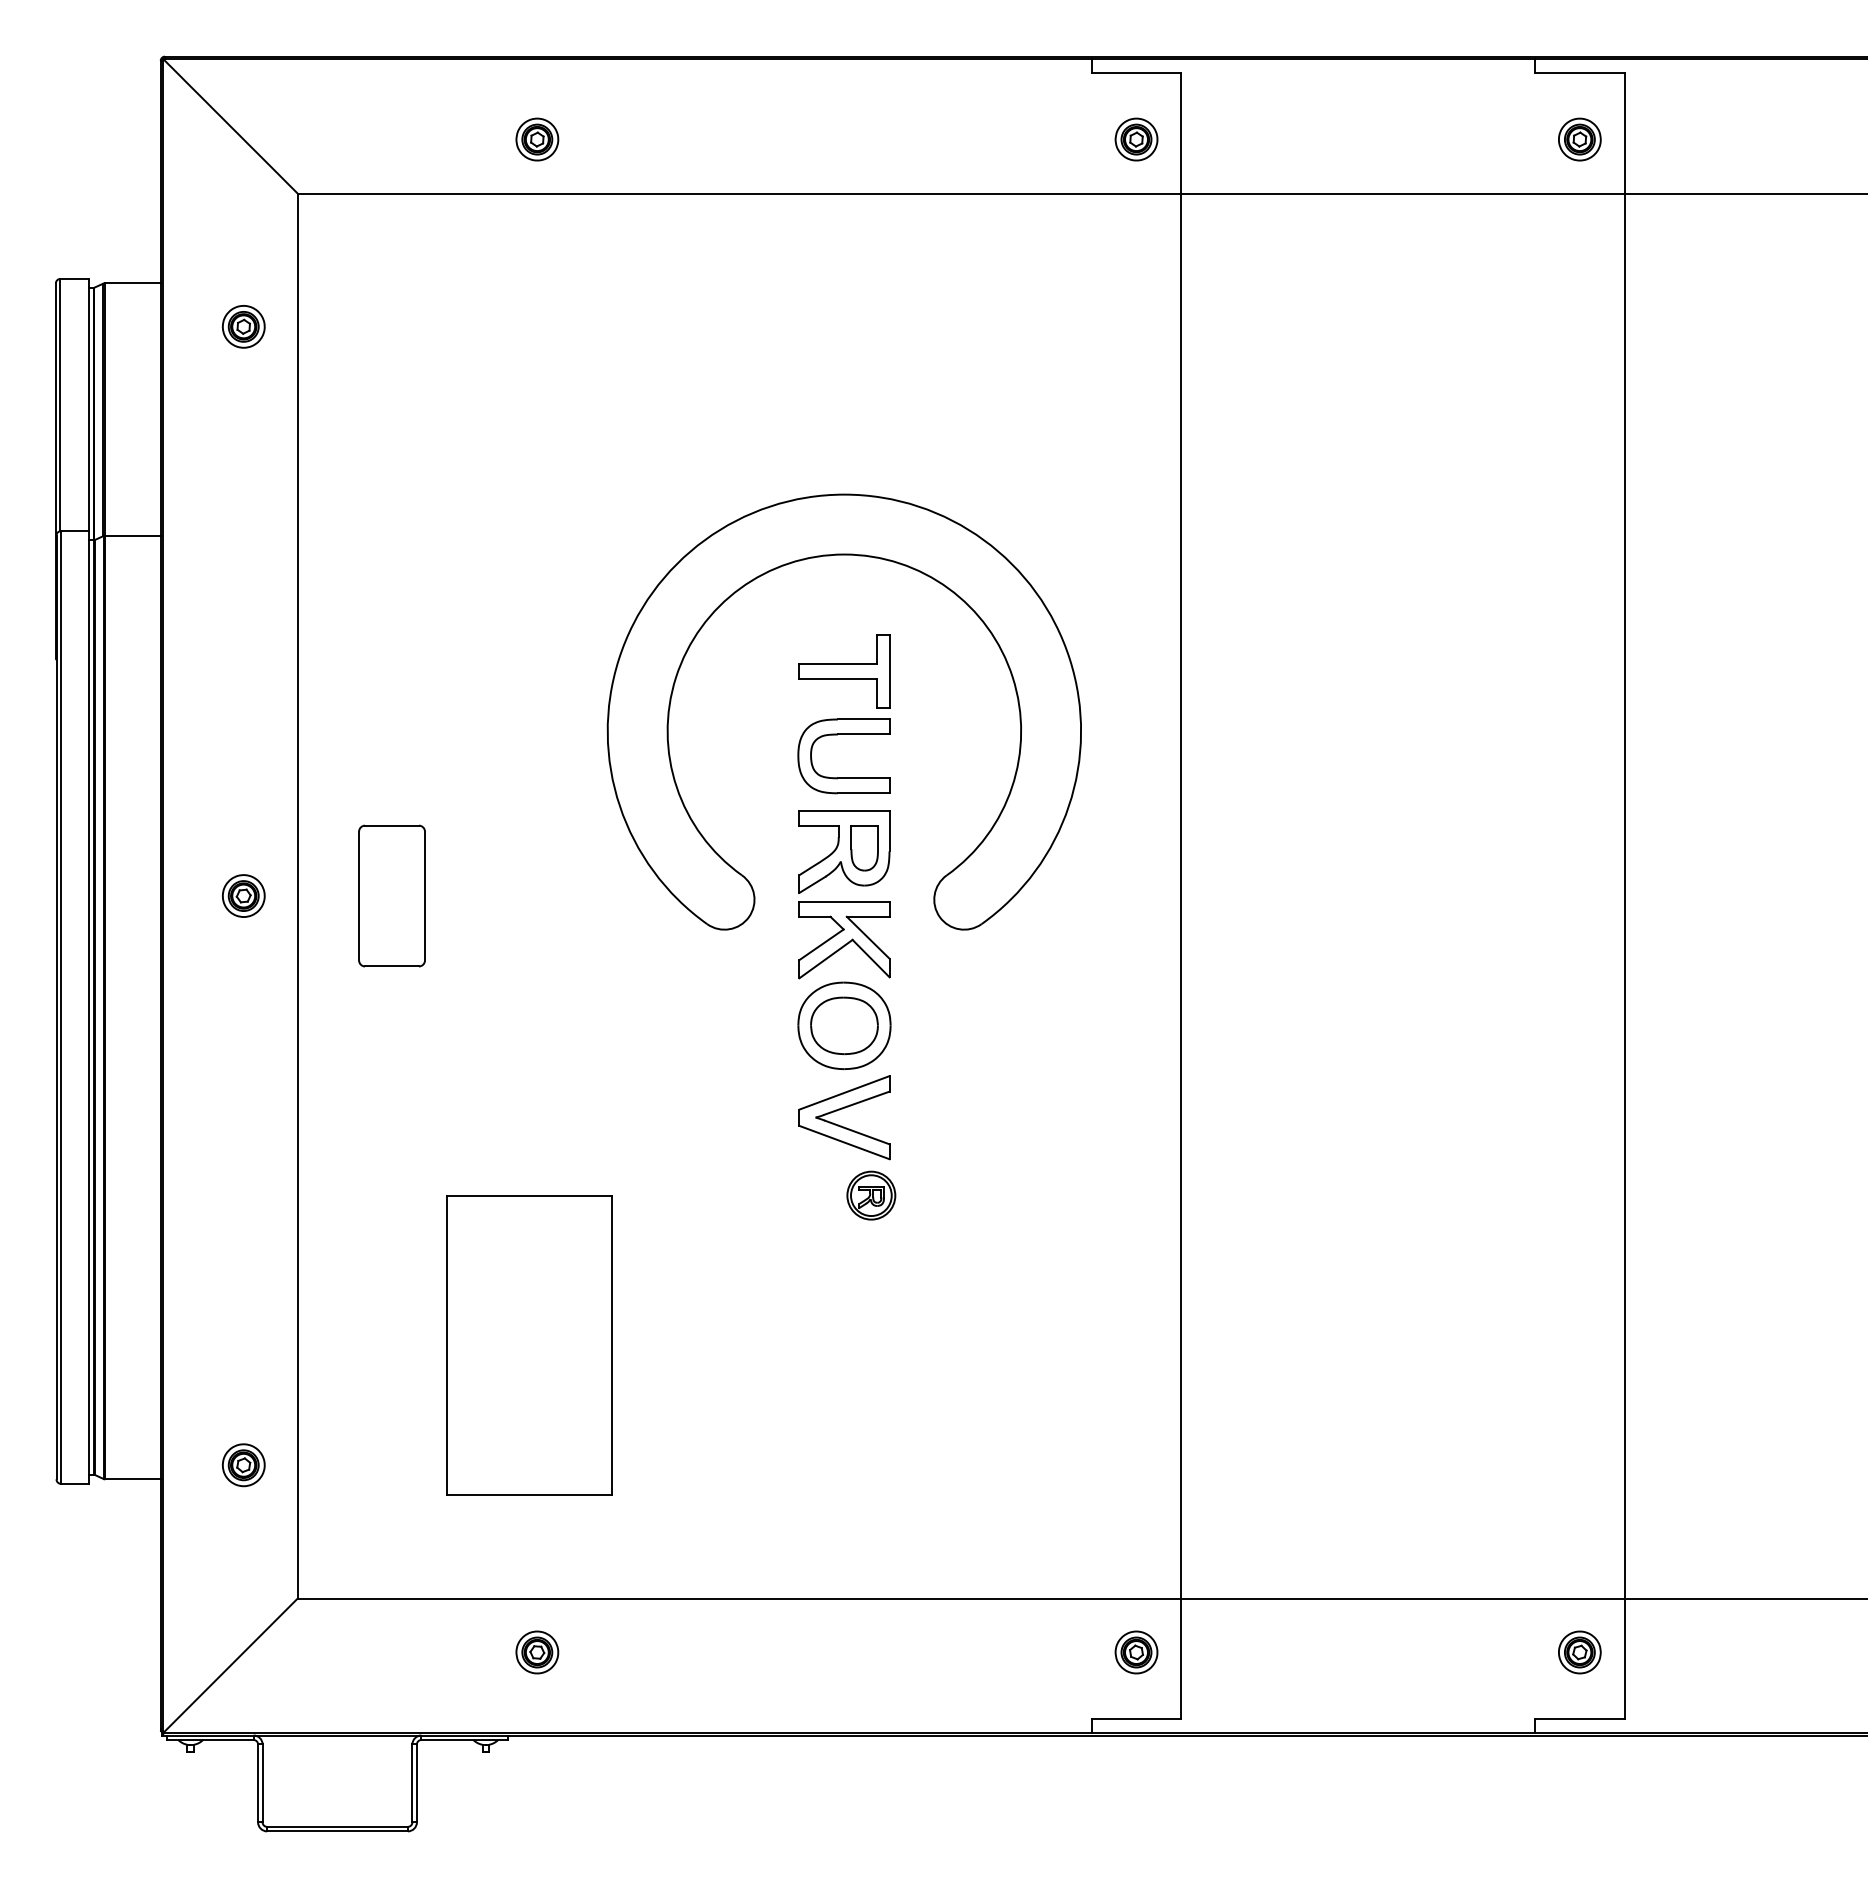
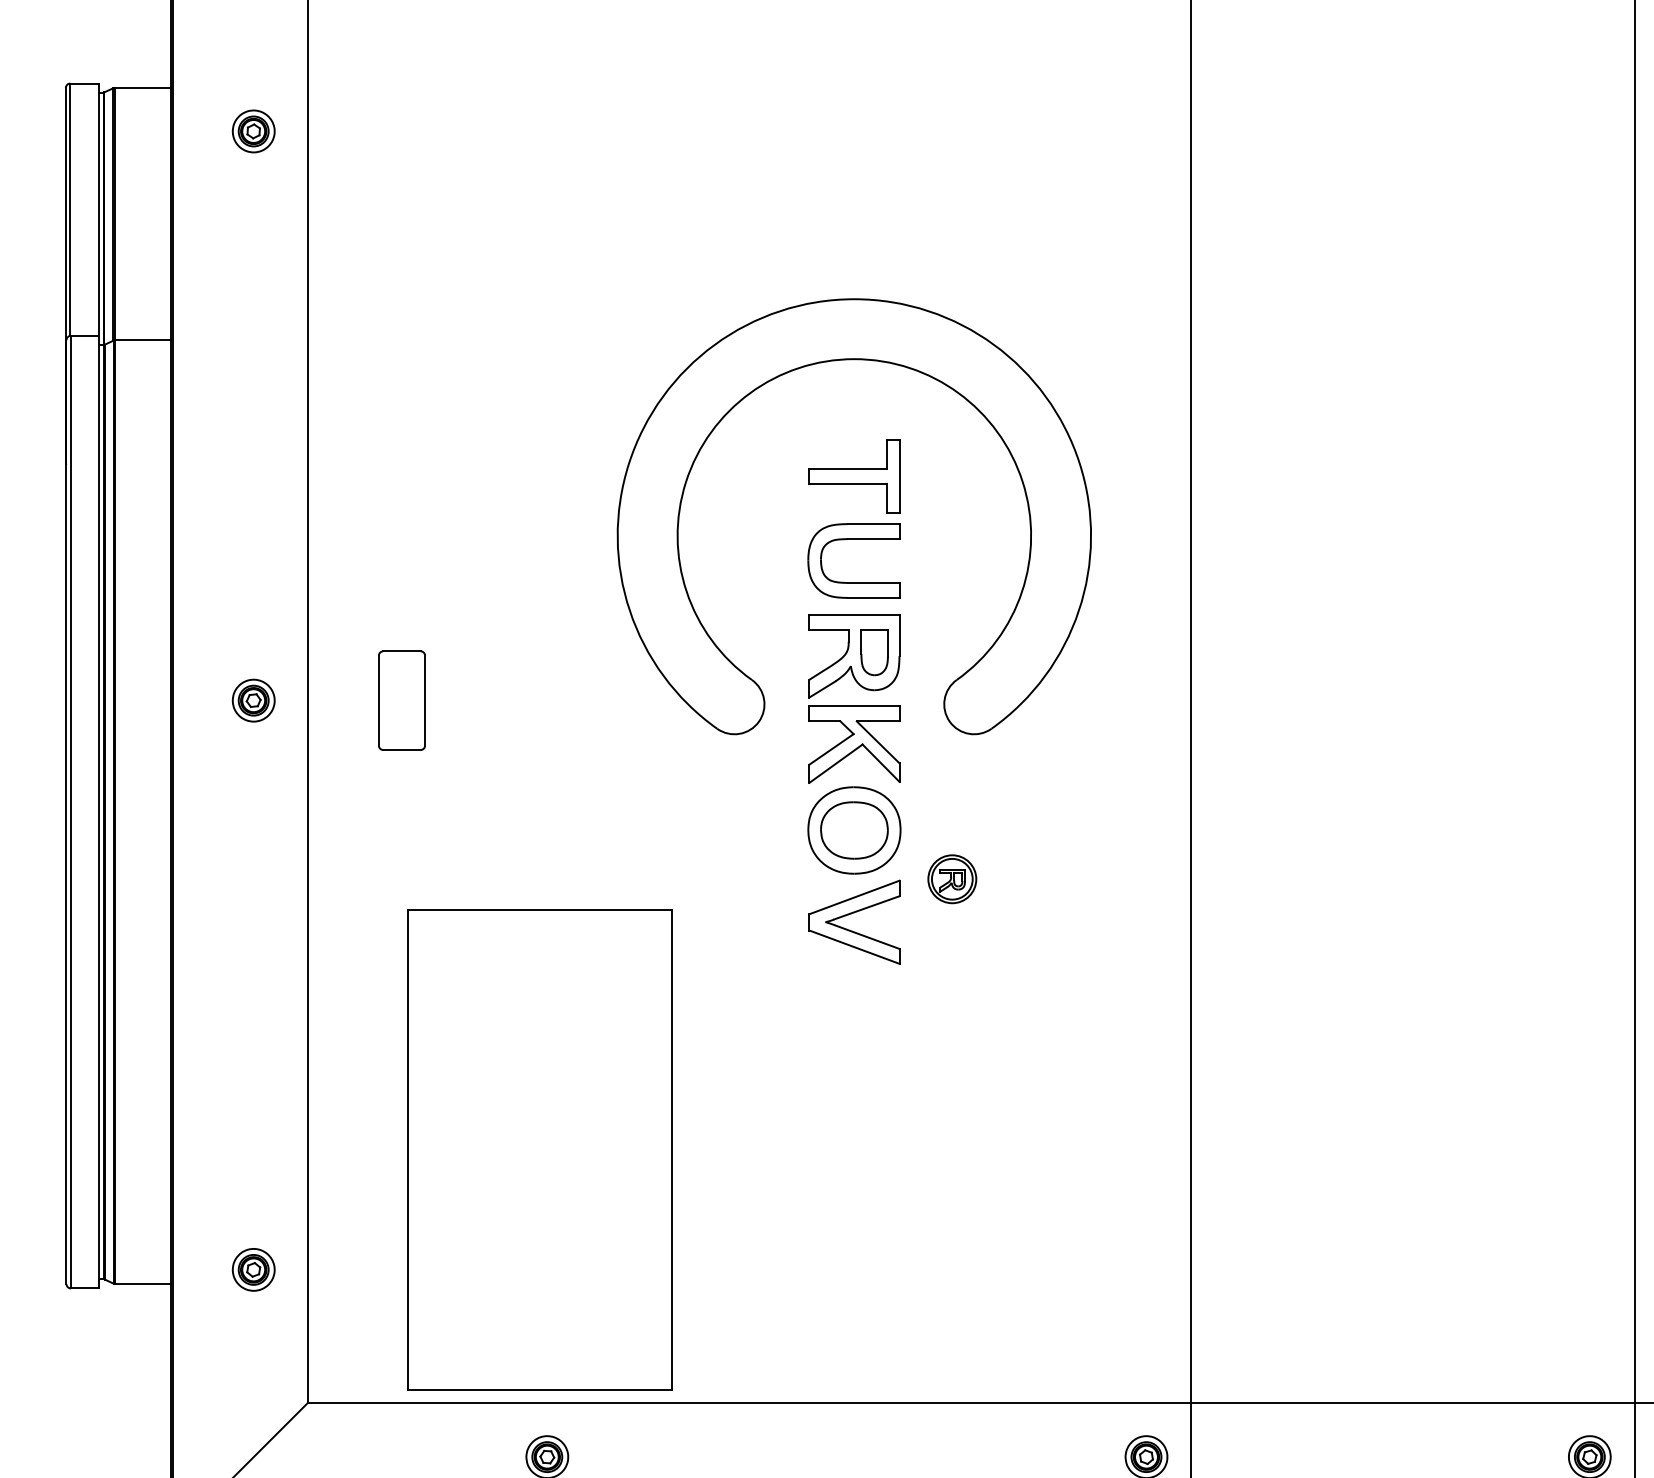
part: (391, 895) -> (401, 700), size x0.7
part: (871, 1195) -> (952, 879), moved
part: (529, 1345) -> (539, 1150), size x1.6

